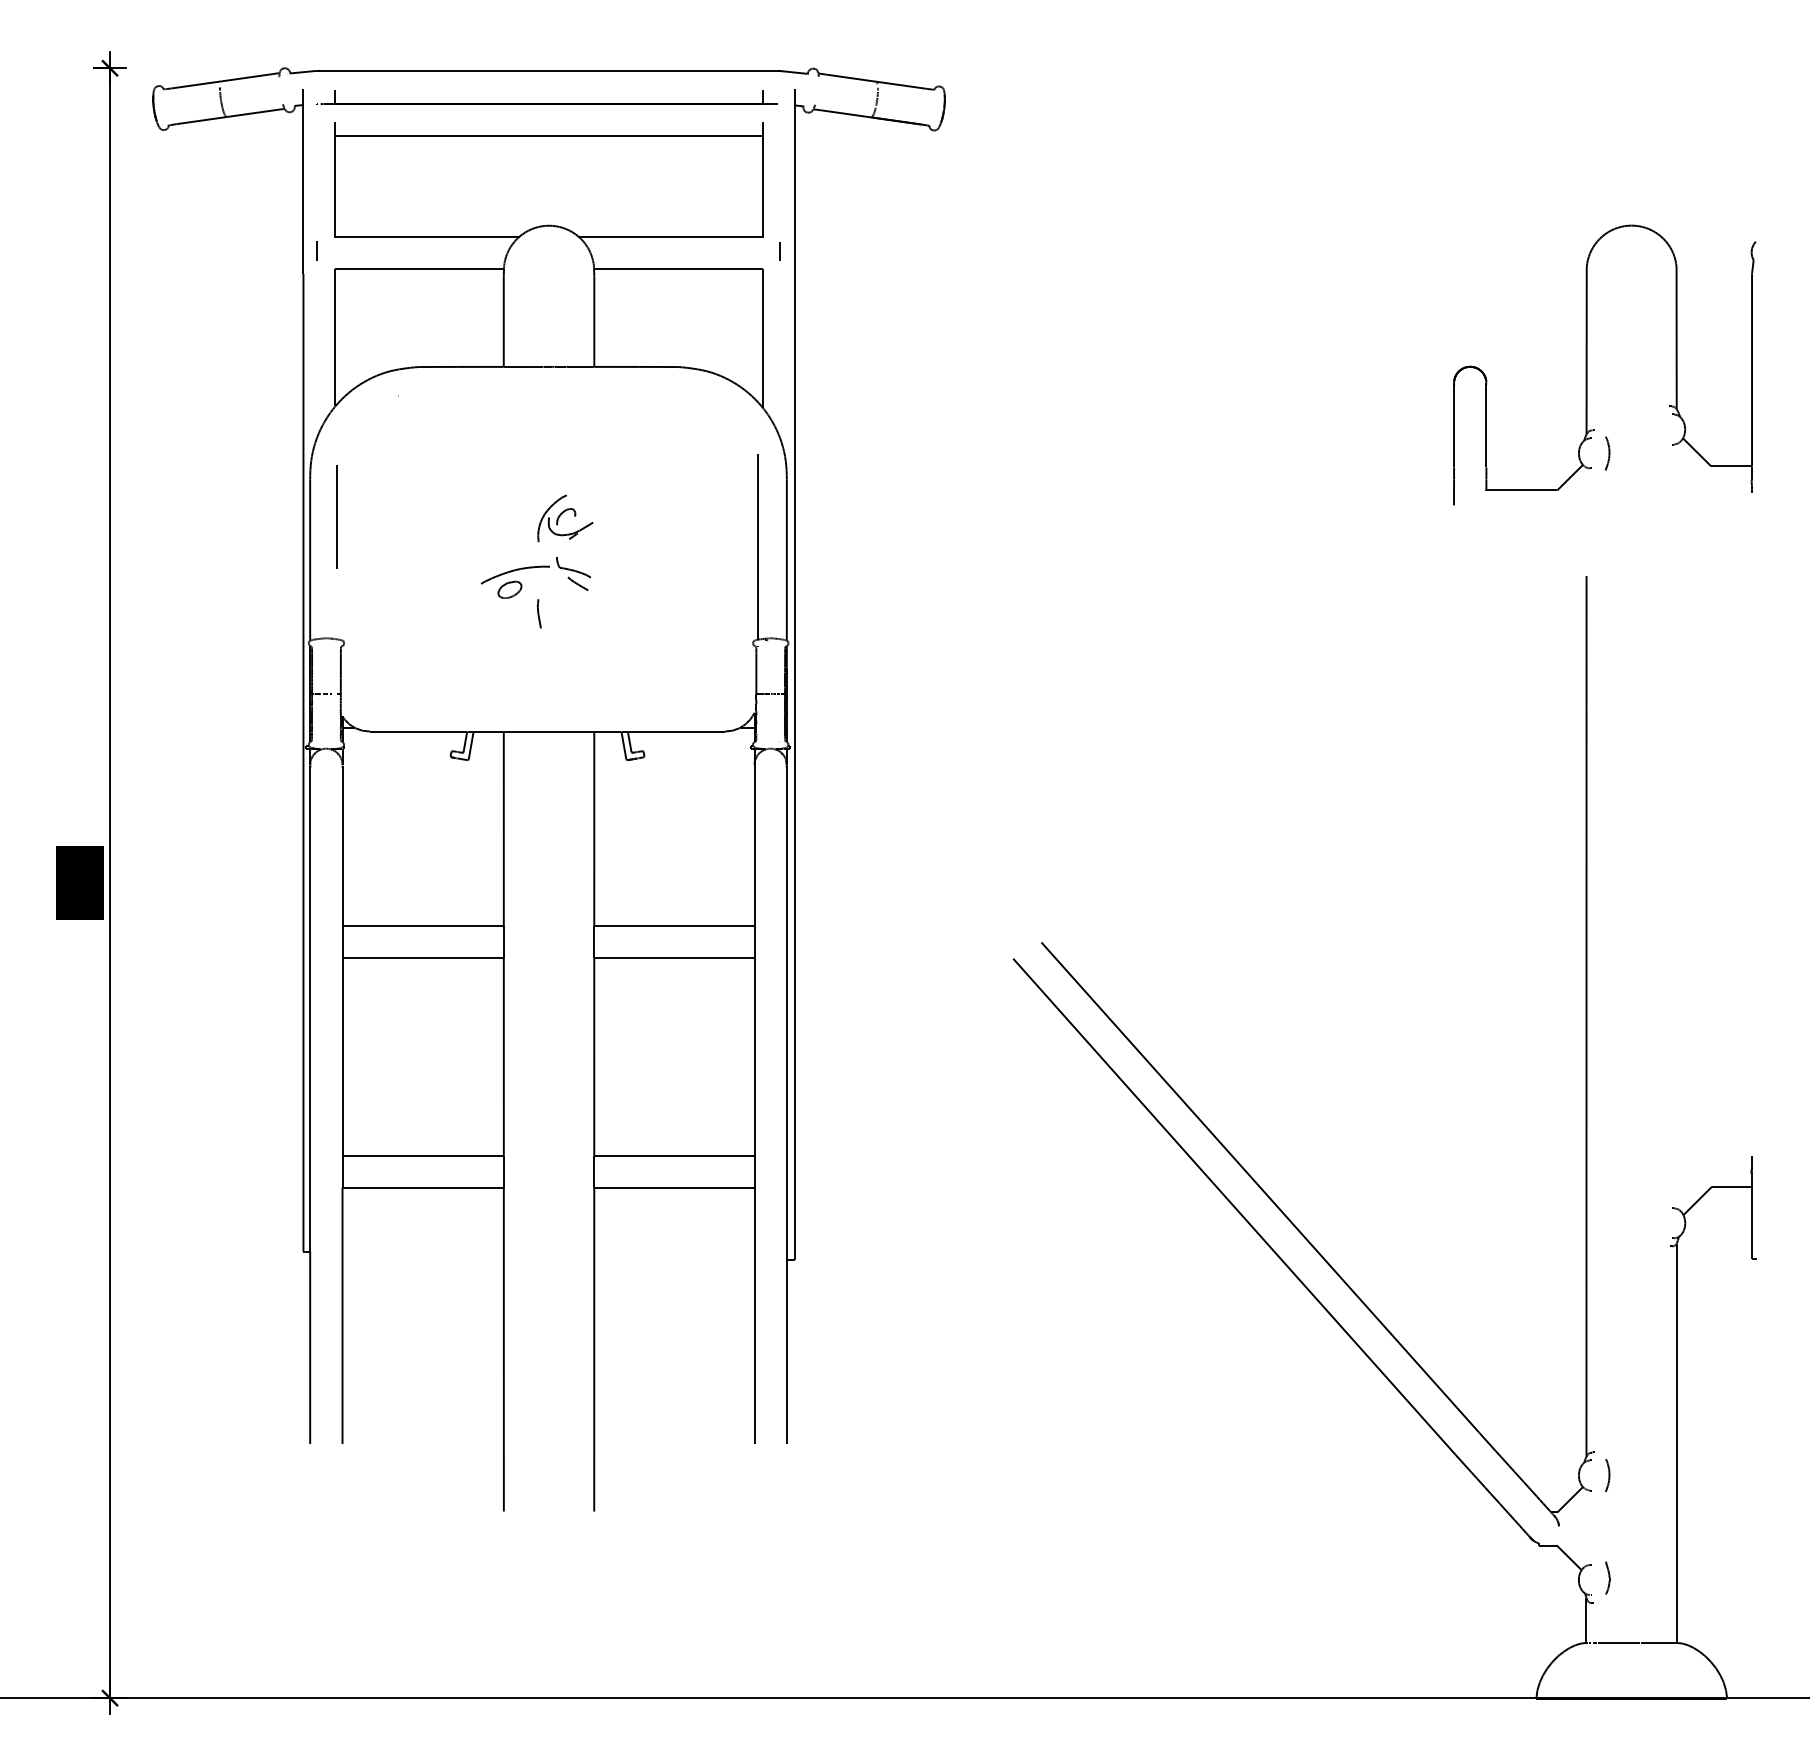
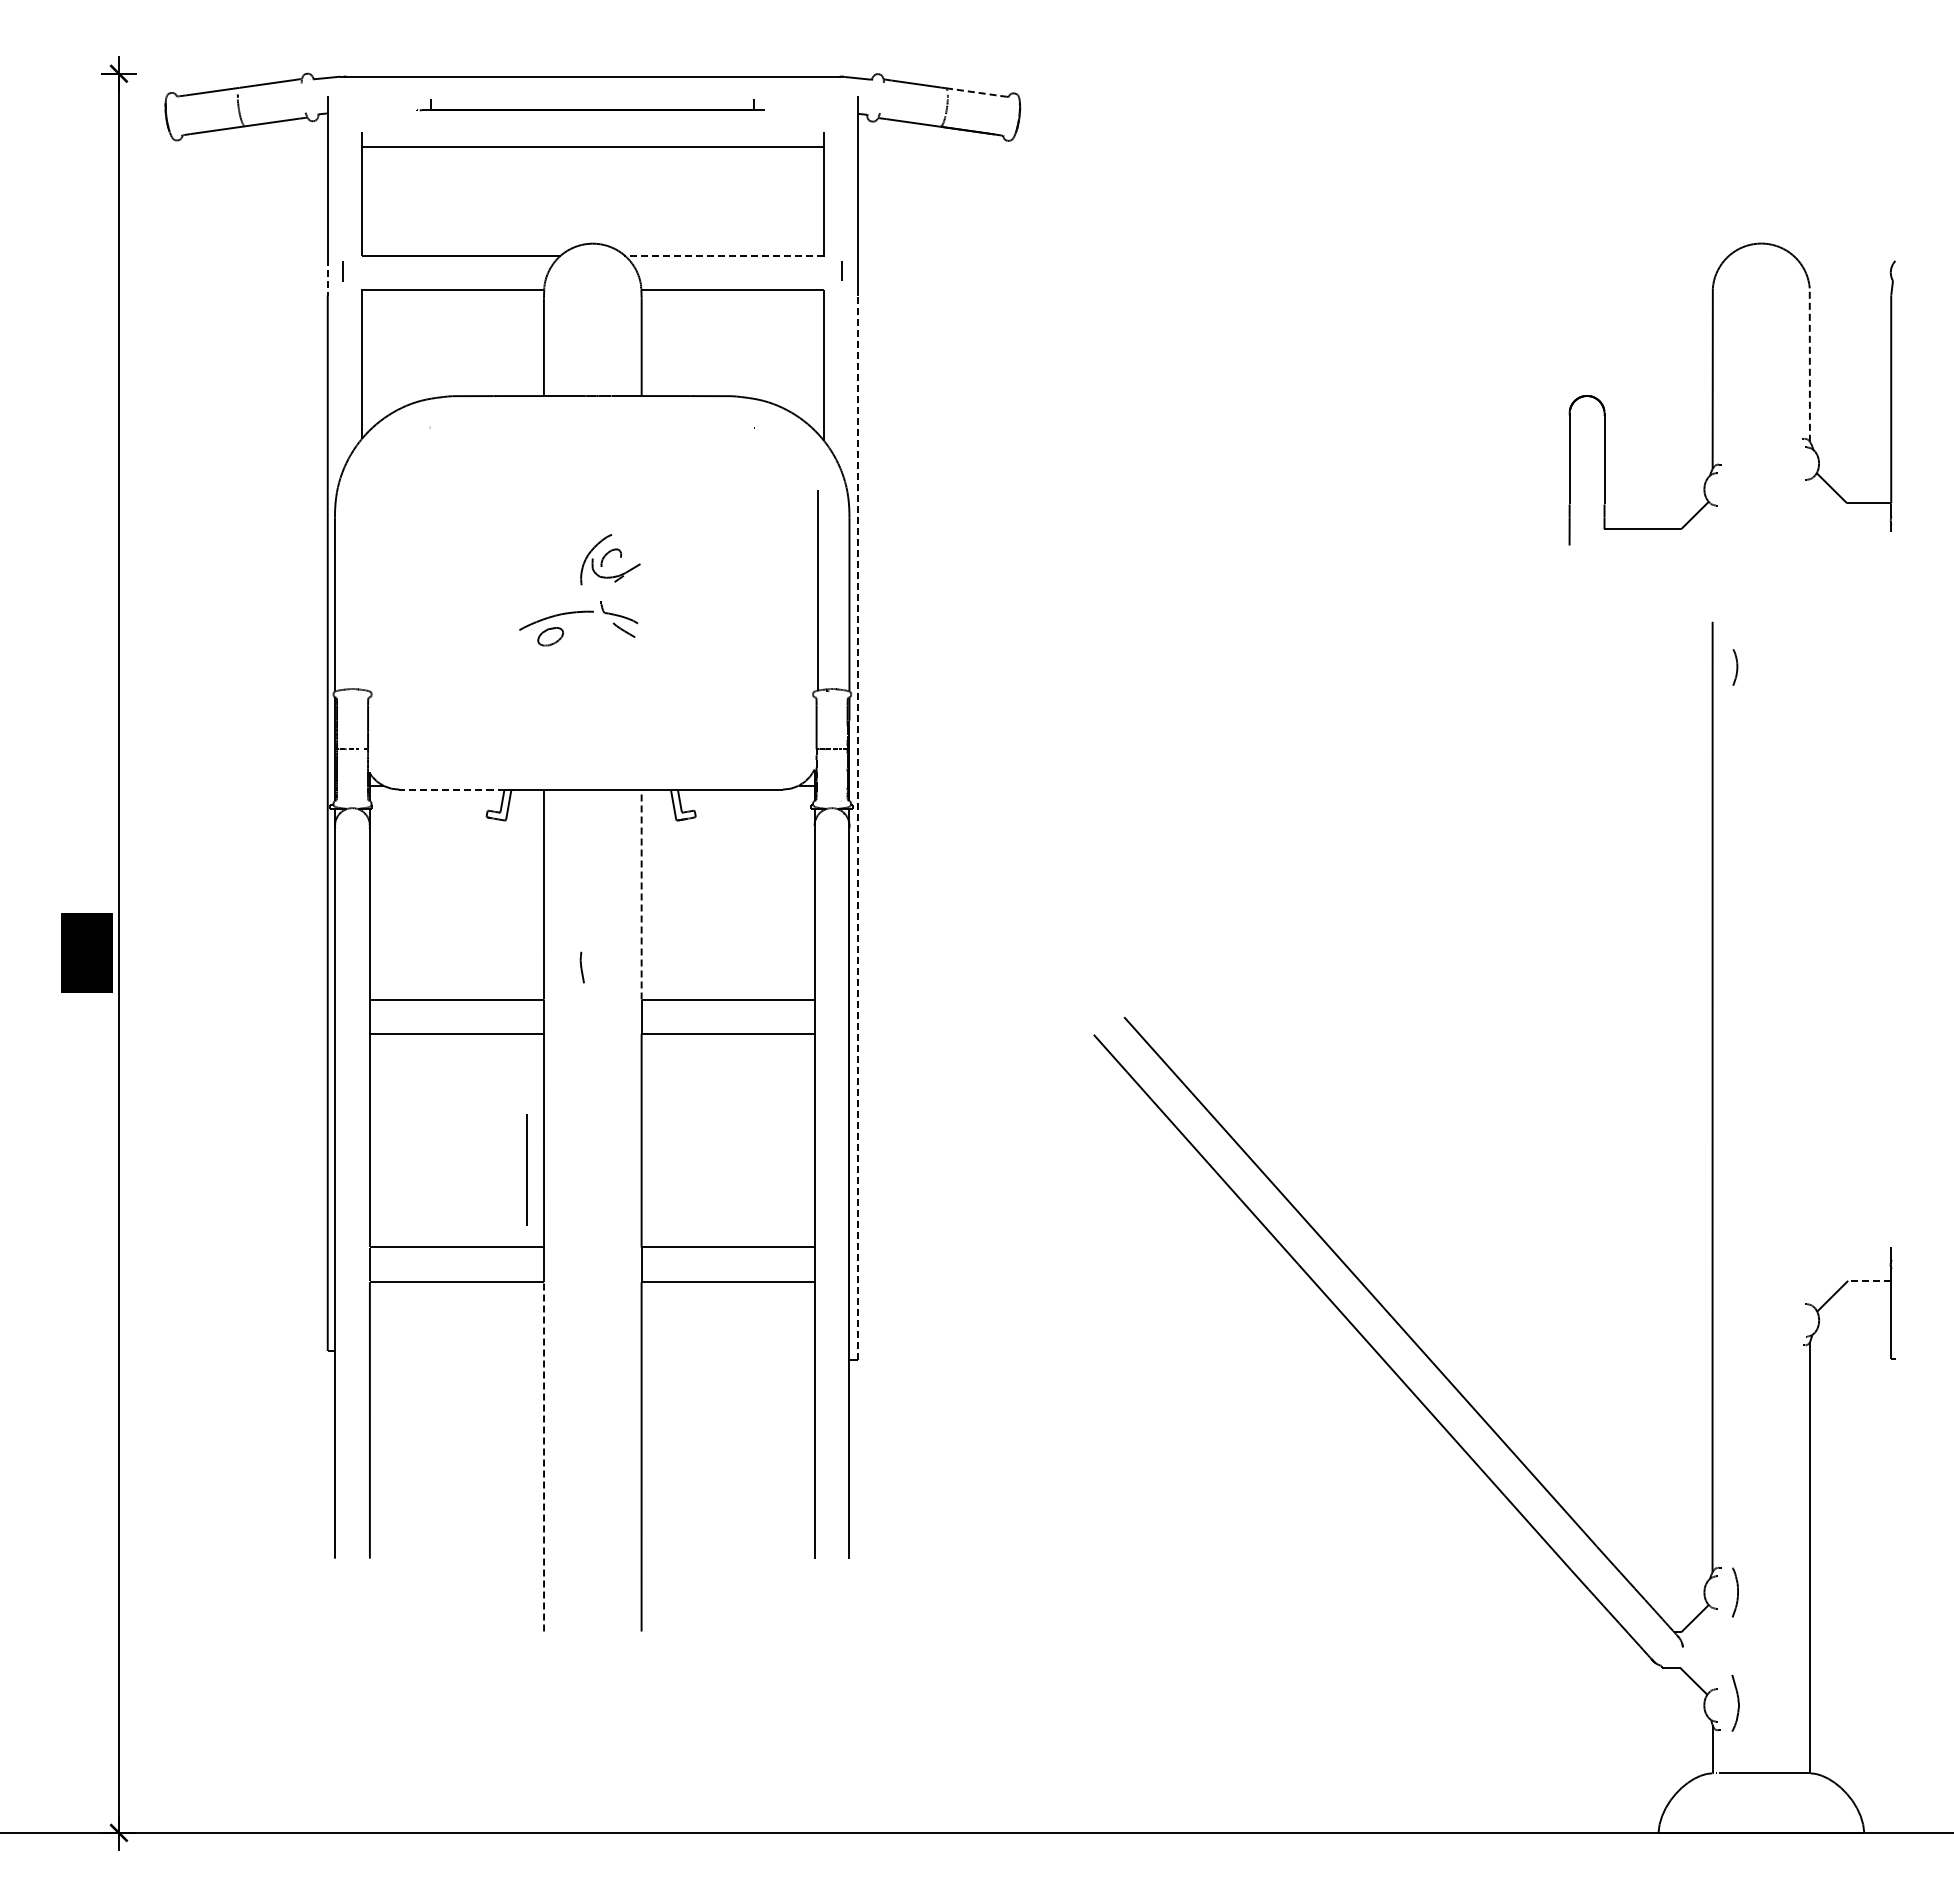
line: (901, 85) -> (973, 92), solid -> dashed
part: (546, 97) -> (590, 105), size x0.7
line: (671, 236) -> (724, 255), solid -> dashed
line: (303, 257) -> (327, 277), solid -> dashed
line: (1676, 338) -> (1809, 365), solid -> dashed
part: (1607, 453) -> (1735, 667), moved
line: (336, 516) -> (526, 1169), moved
part: (538, 613) -> (581, 967), moved
line: (418, 731) -> (451, 789), solid -> dashed
line: (795, 766) -> (858, 827), solid -> dashed
line: (594, 828) -> (641, 894), solid -> dashed
line: (1731, 1187) -> (1869, 1281), solid -> dashed
line: (504, 1349) -> (544, 1456), solid -> dashed
part: (1607, 1475) -> (1735, 1592), size x1.4
part: (1607, 1578) -> (1735, 1703), size x1.6

